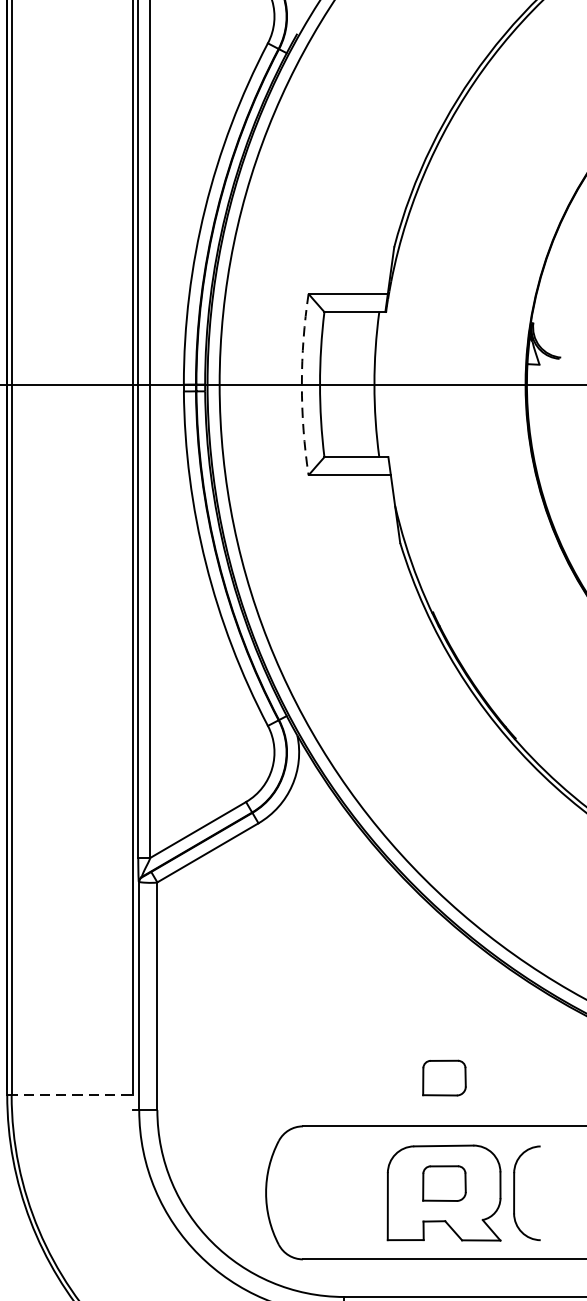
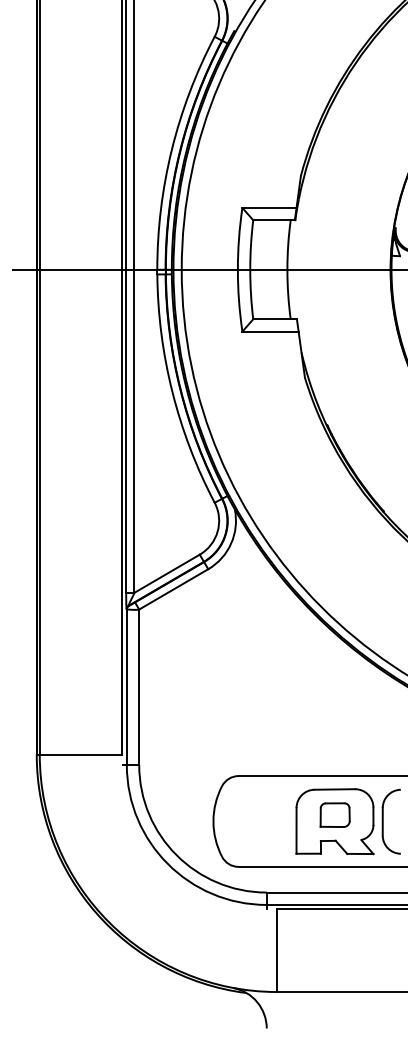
arc: (301, 384) -> (237, 269), dashed -> solid
part: (443, 1077) -> (334, 742), removed
line: (69, 1094) -> (79, 754), dashed -> solid

